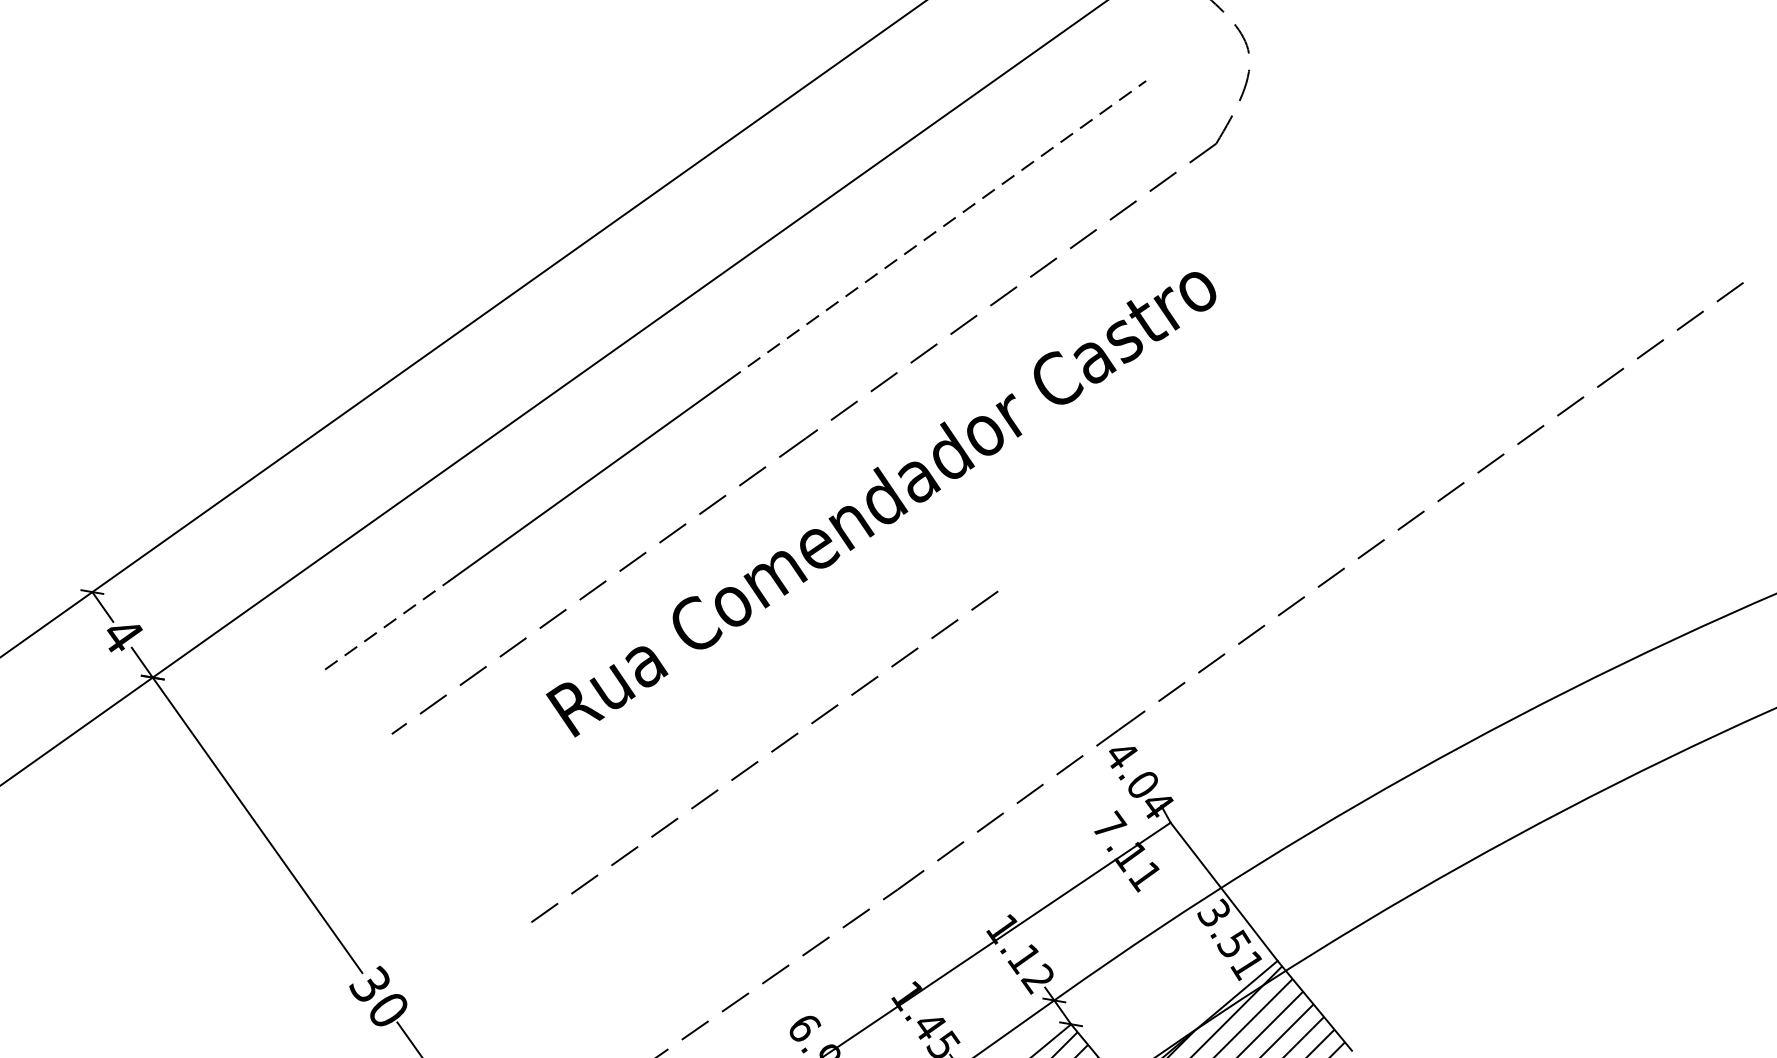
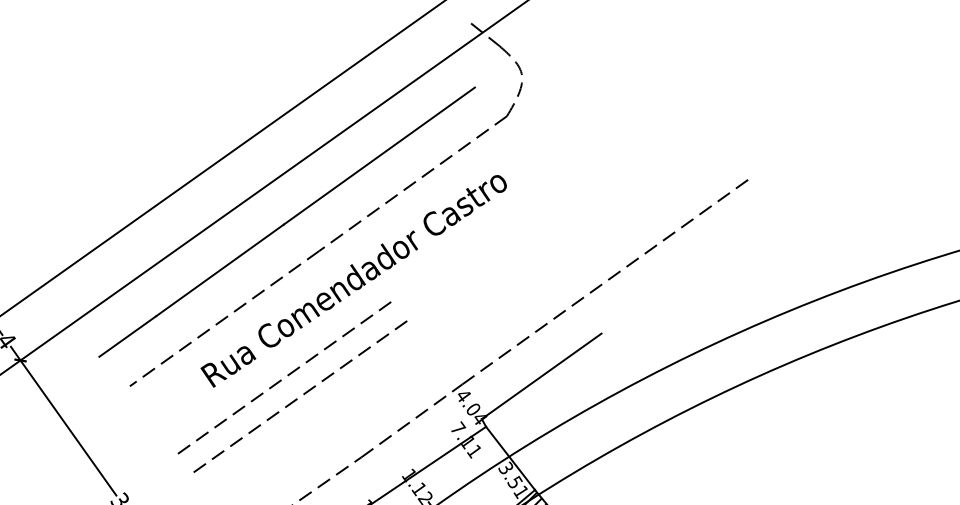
line: (937, 231) -> (379, 156), dashed -> solid
line: (386, 625) -> (127, 336), dashed -> solid
line: (736, 710) -> (287, 375), added
line: (1291, 712) -> (541, 376), added

